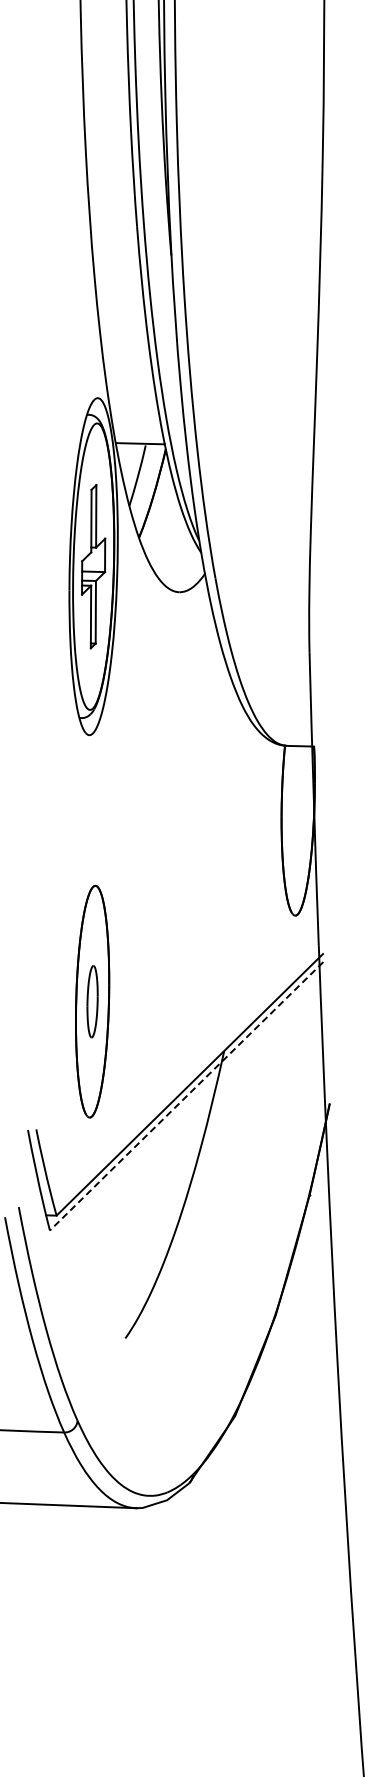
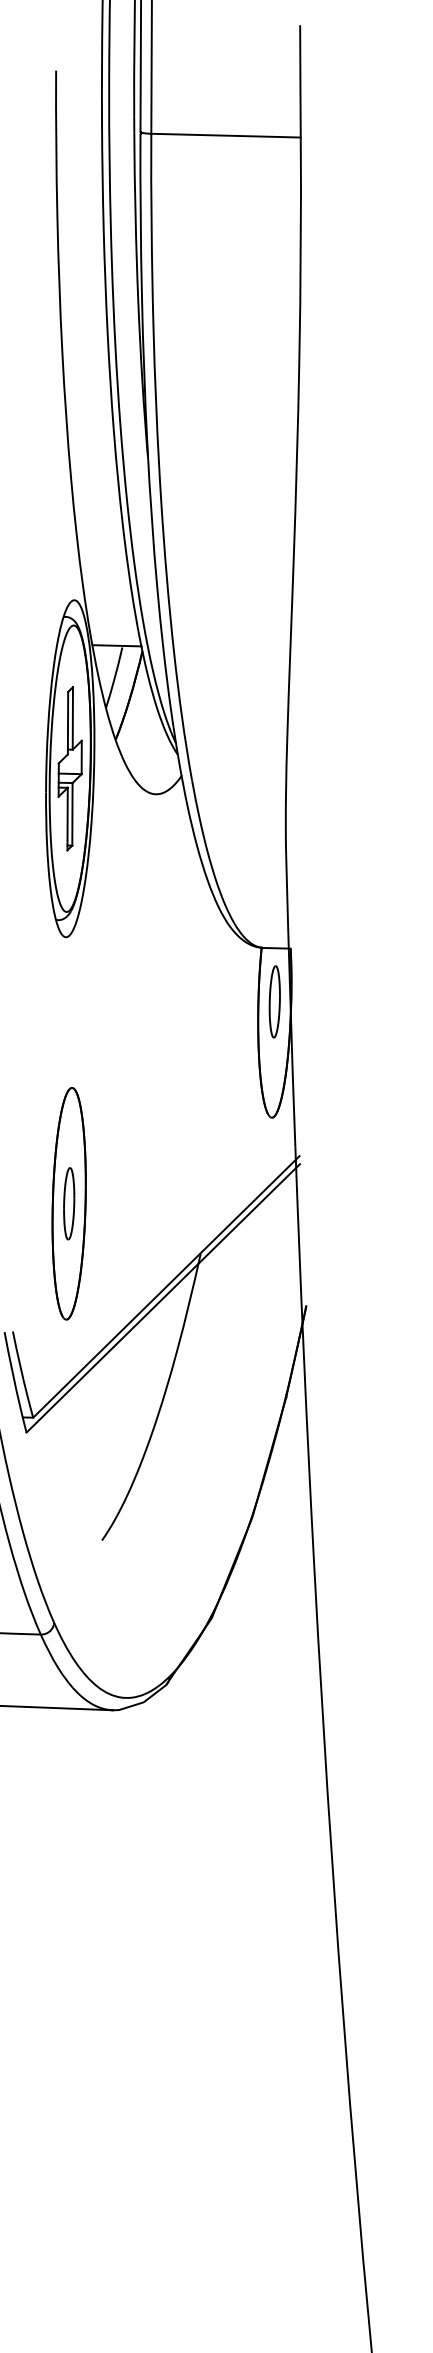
part: (297, 799) -> (274, 1001), added
line: (186, 1096) -> (163, 1298), dashed -> solid

